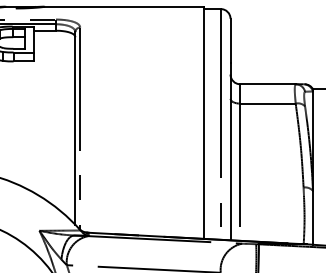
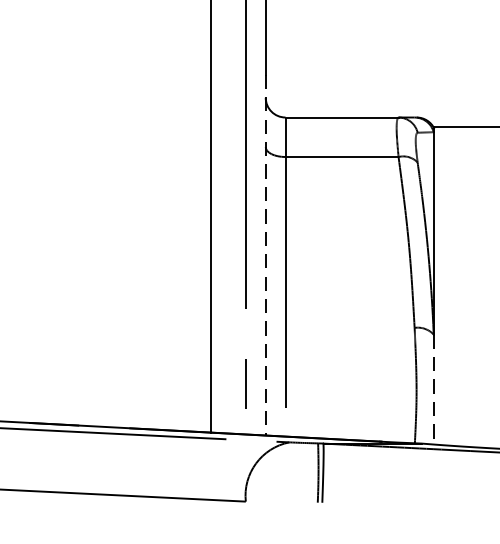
line: (230, 151) -> (265, 254), solid -> dashed
line: (312, 217) -> (432, 388), solid -> dashed

